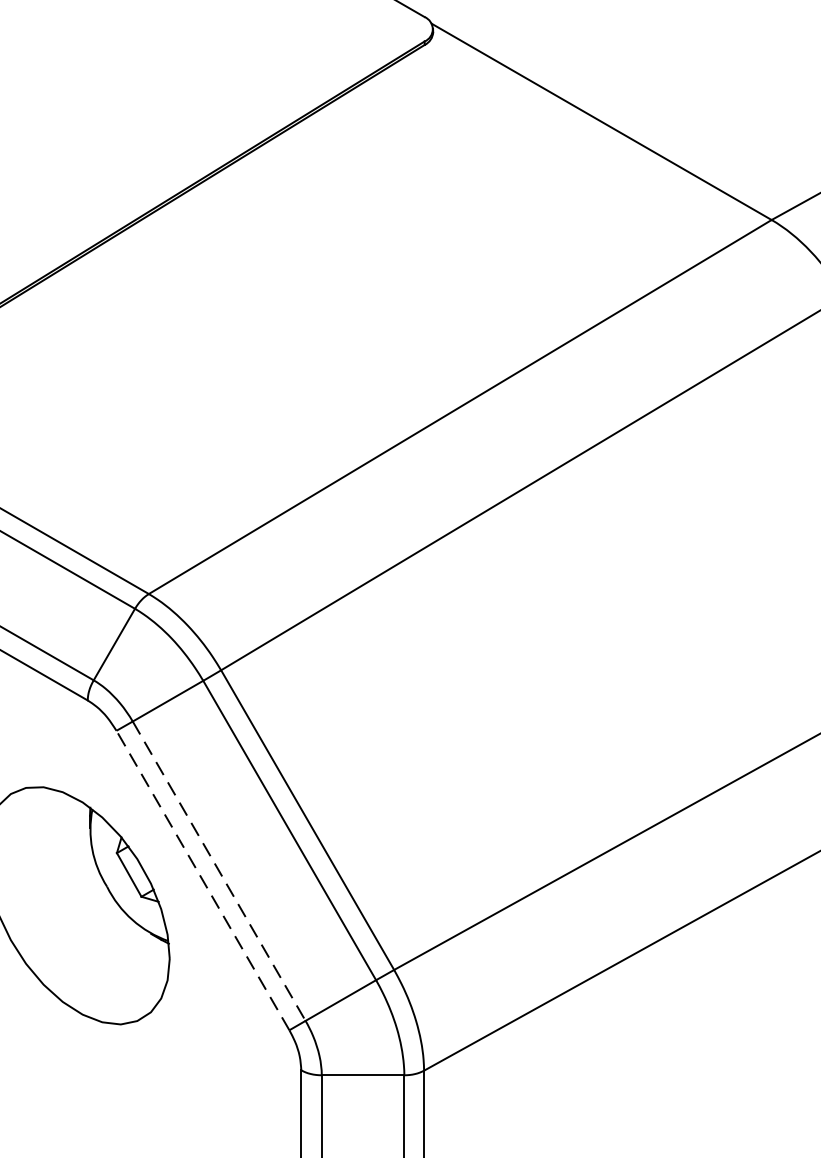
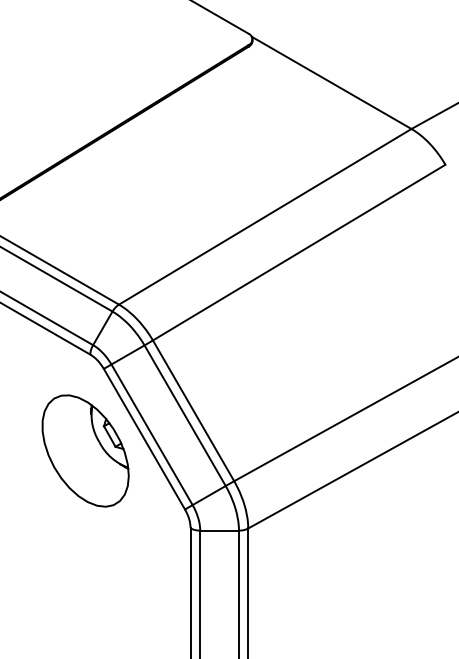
line: (220, 872) -> (152, 435), dashed -> solid
line: (203, 879) -> (144, 438), dashed -> solid

